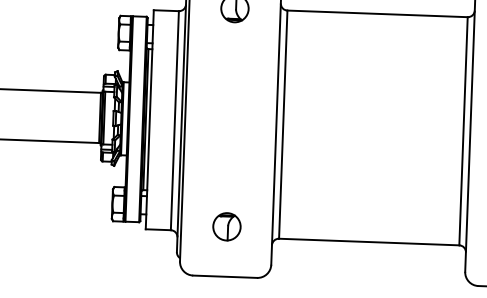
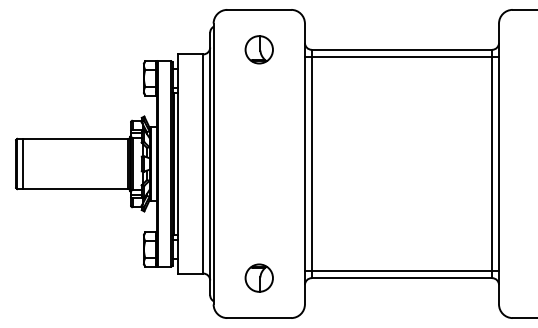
line: (376, 20) -> (401, 56), added
part: (226, 226) -> (258, 277), moved
line: (368, 235) -> (401, 271), added

